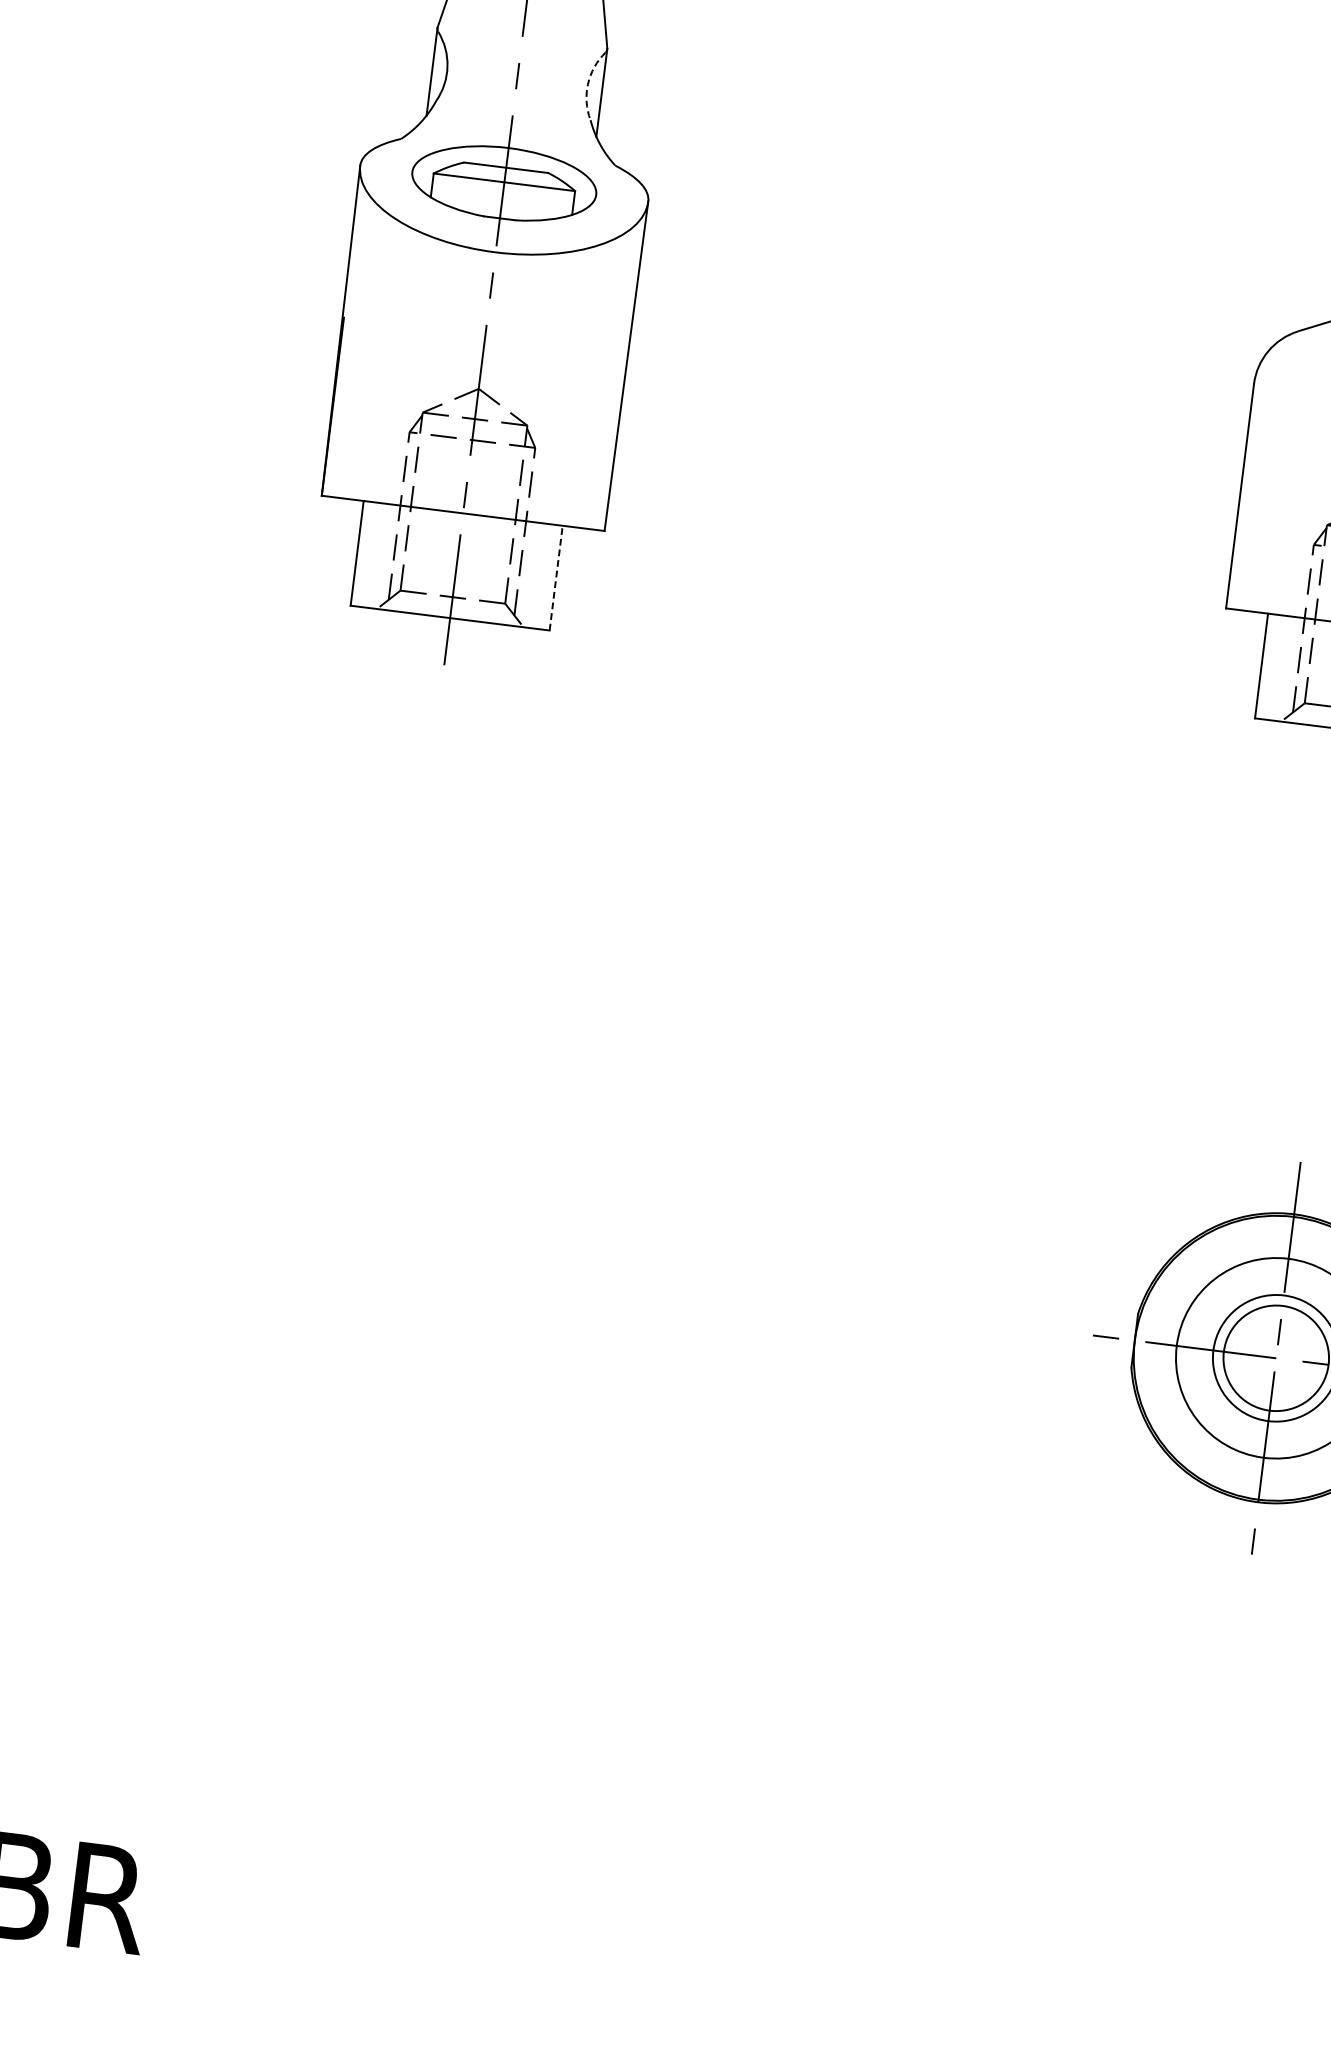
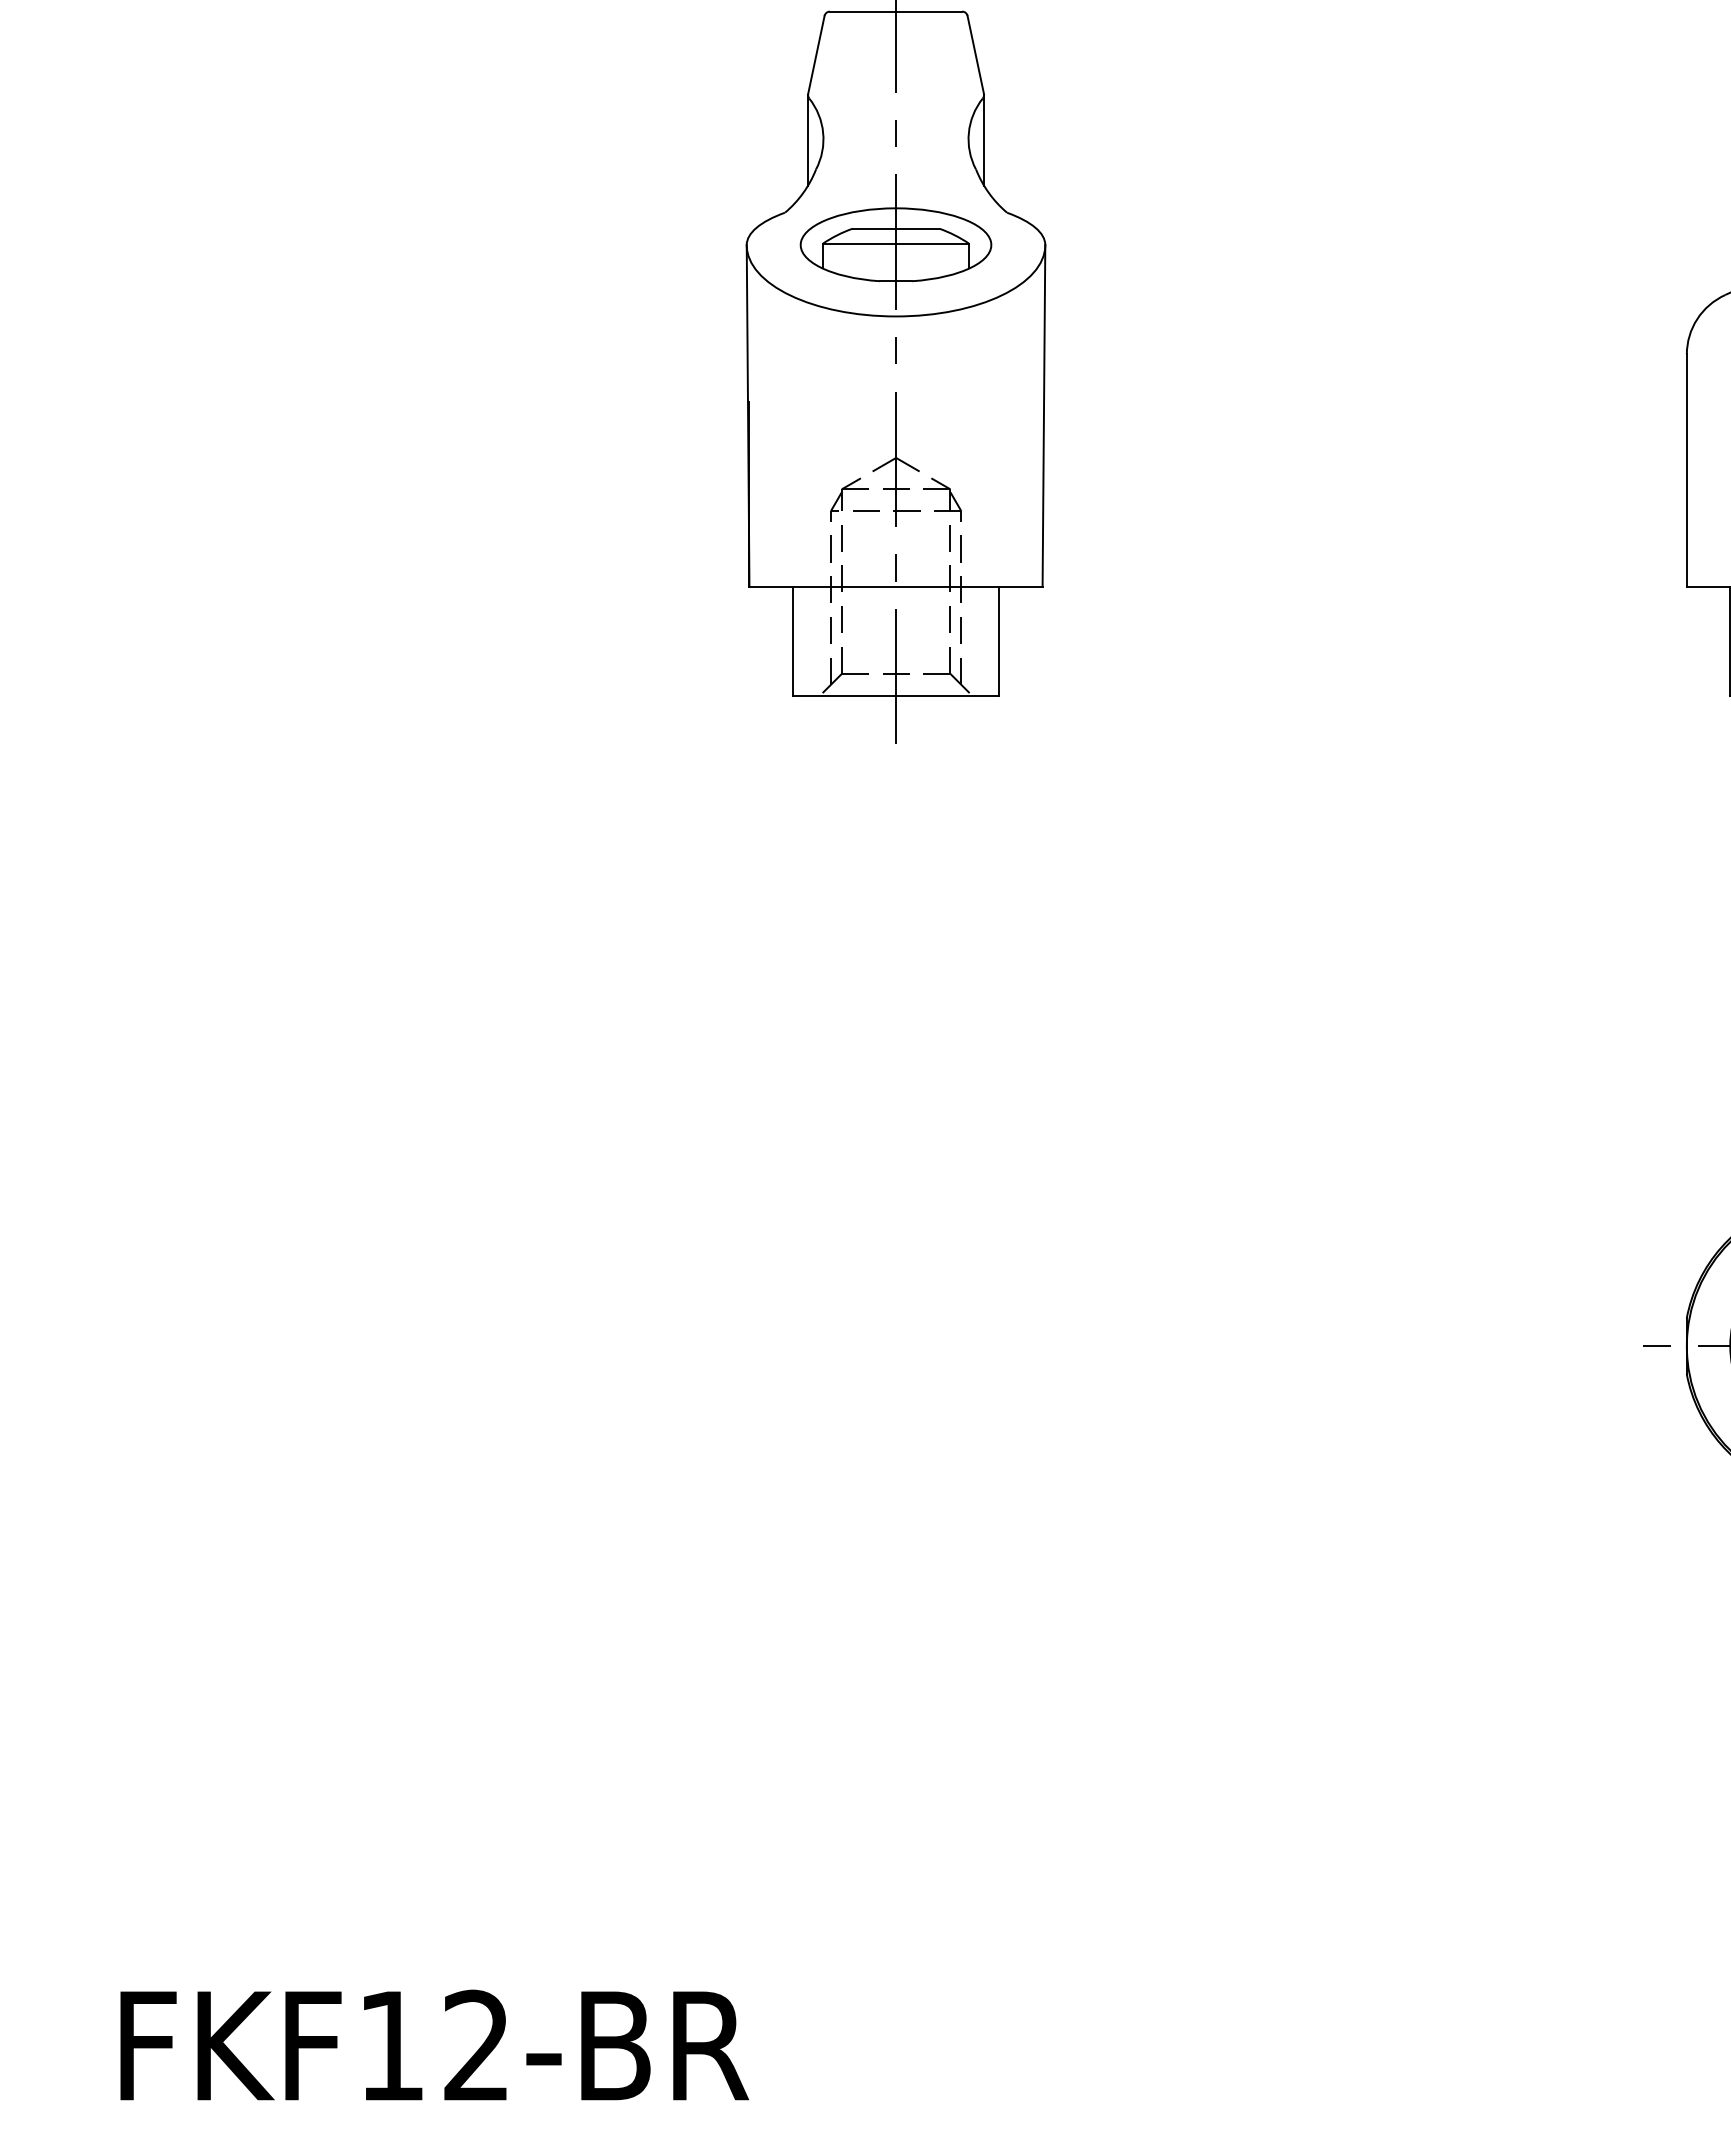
arc: (587, 83) -> (968, 132), dashed -> solid
line: (556, 577) -> (999, 640), dashed -> solid

